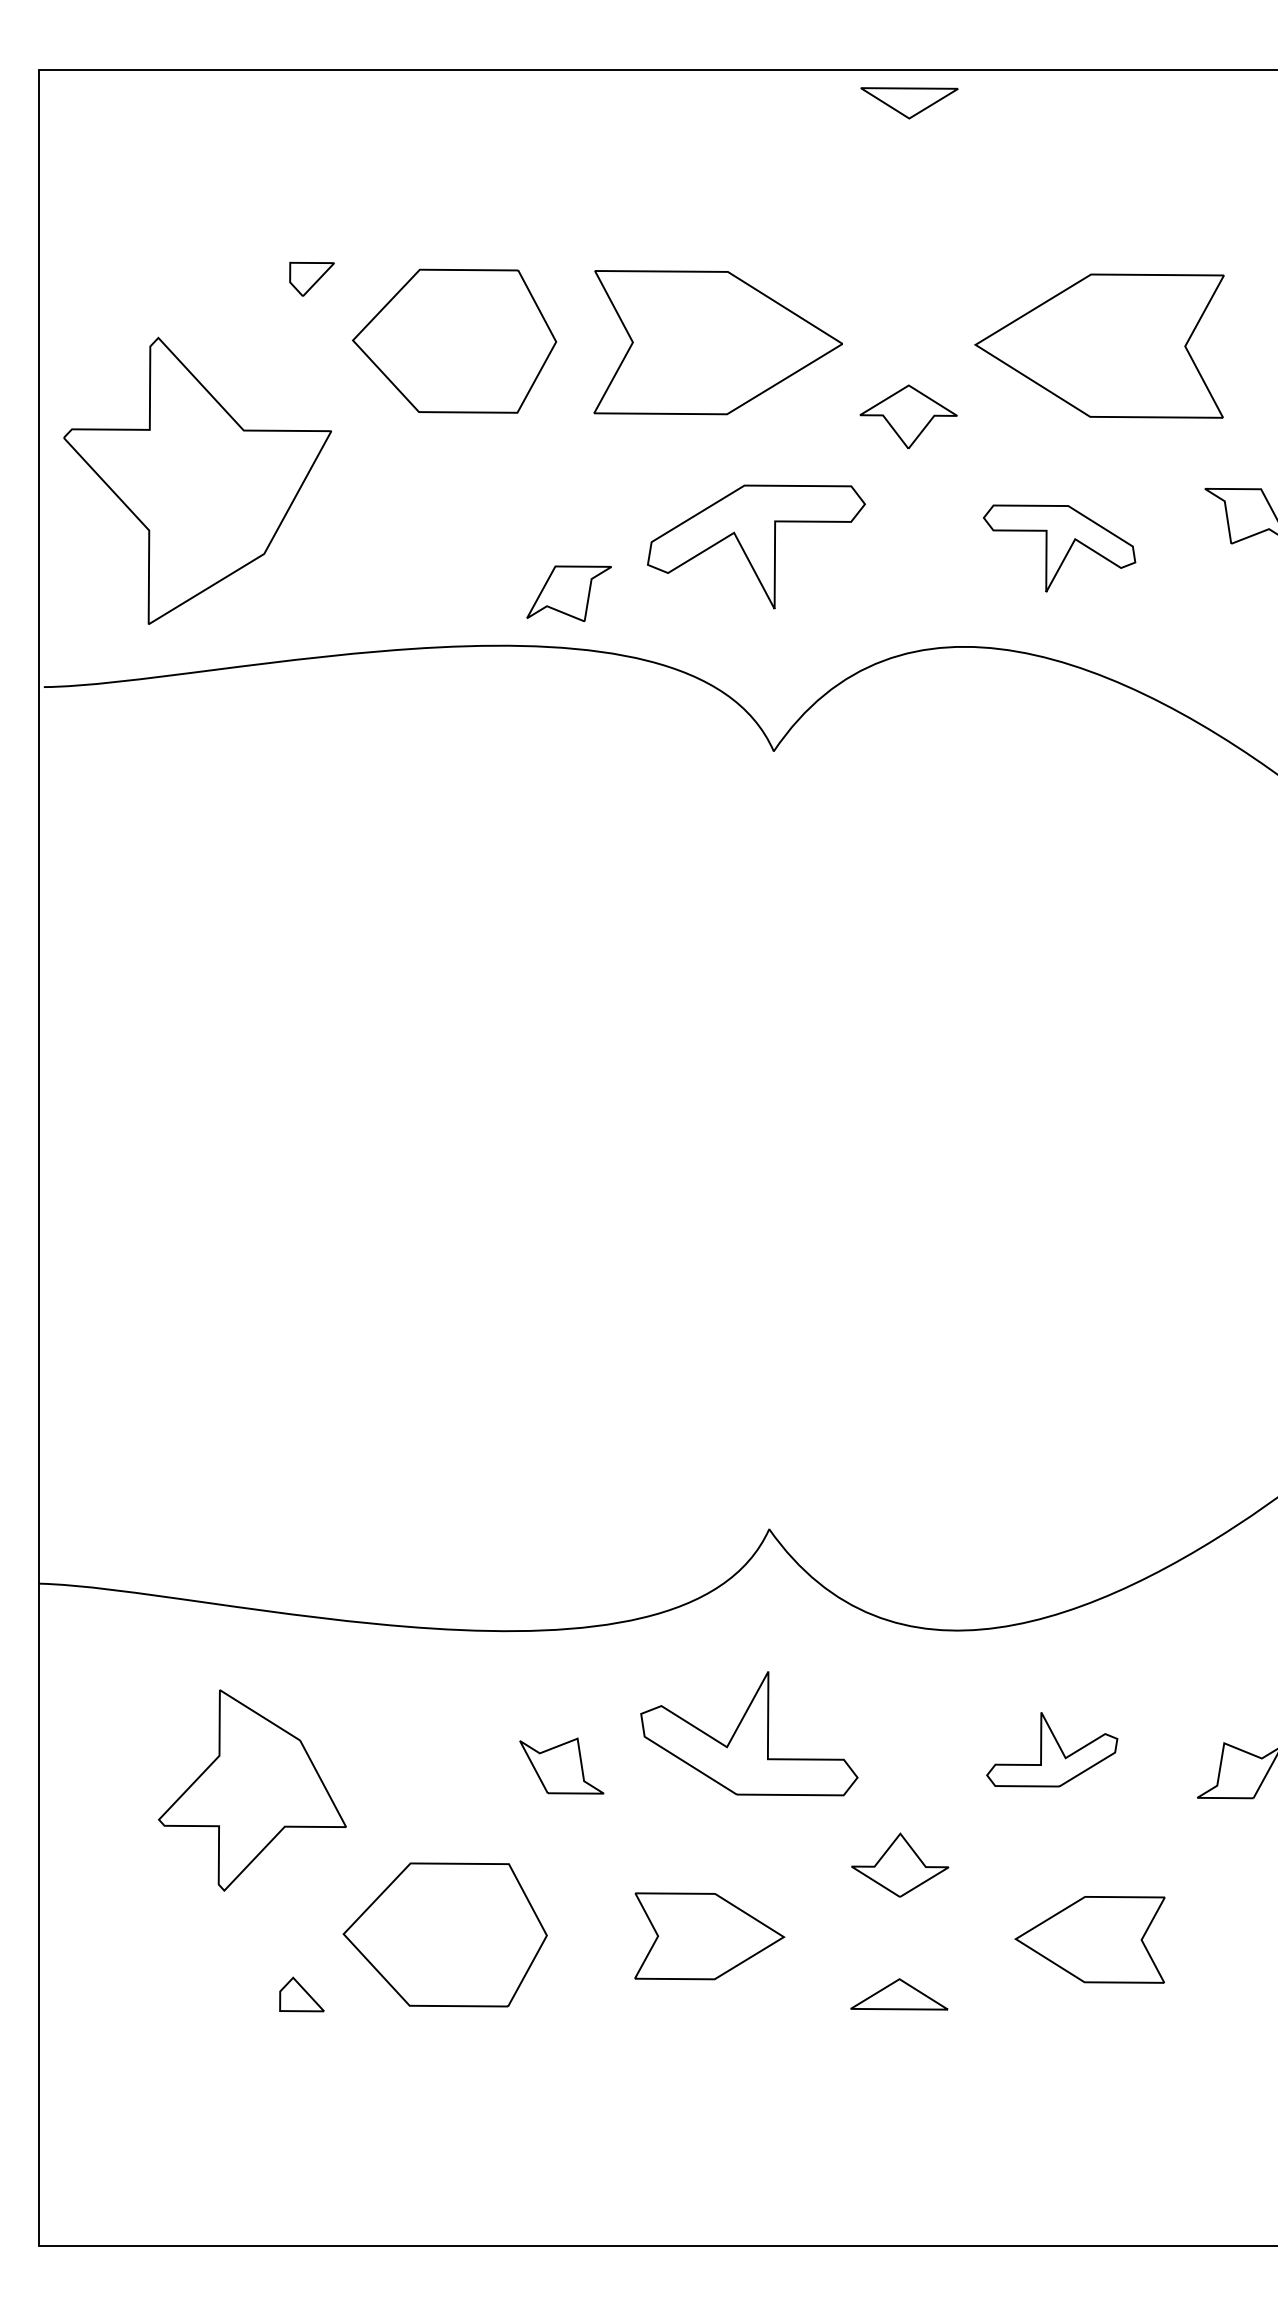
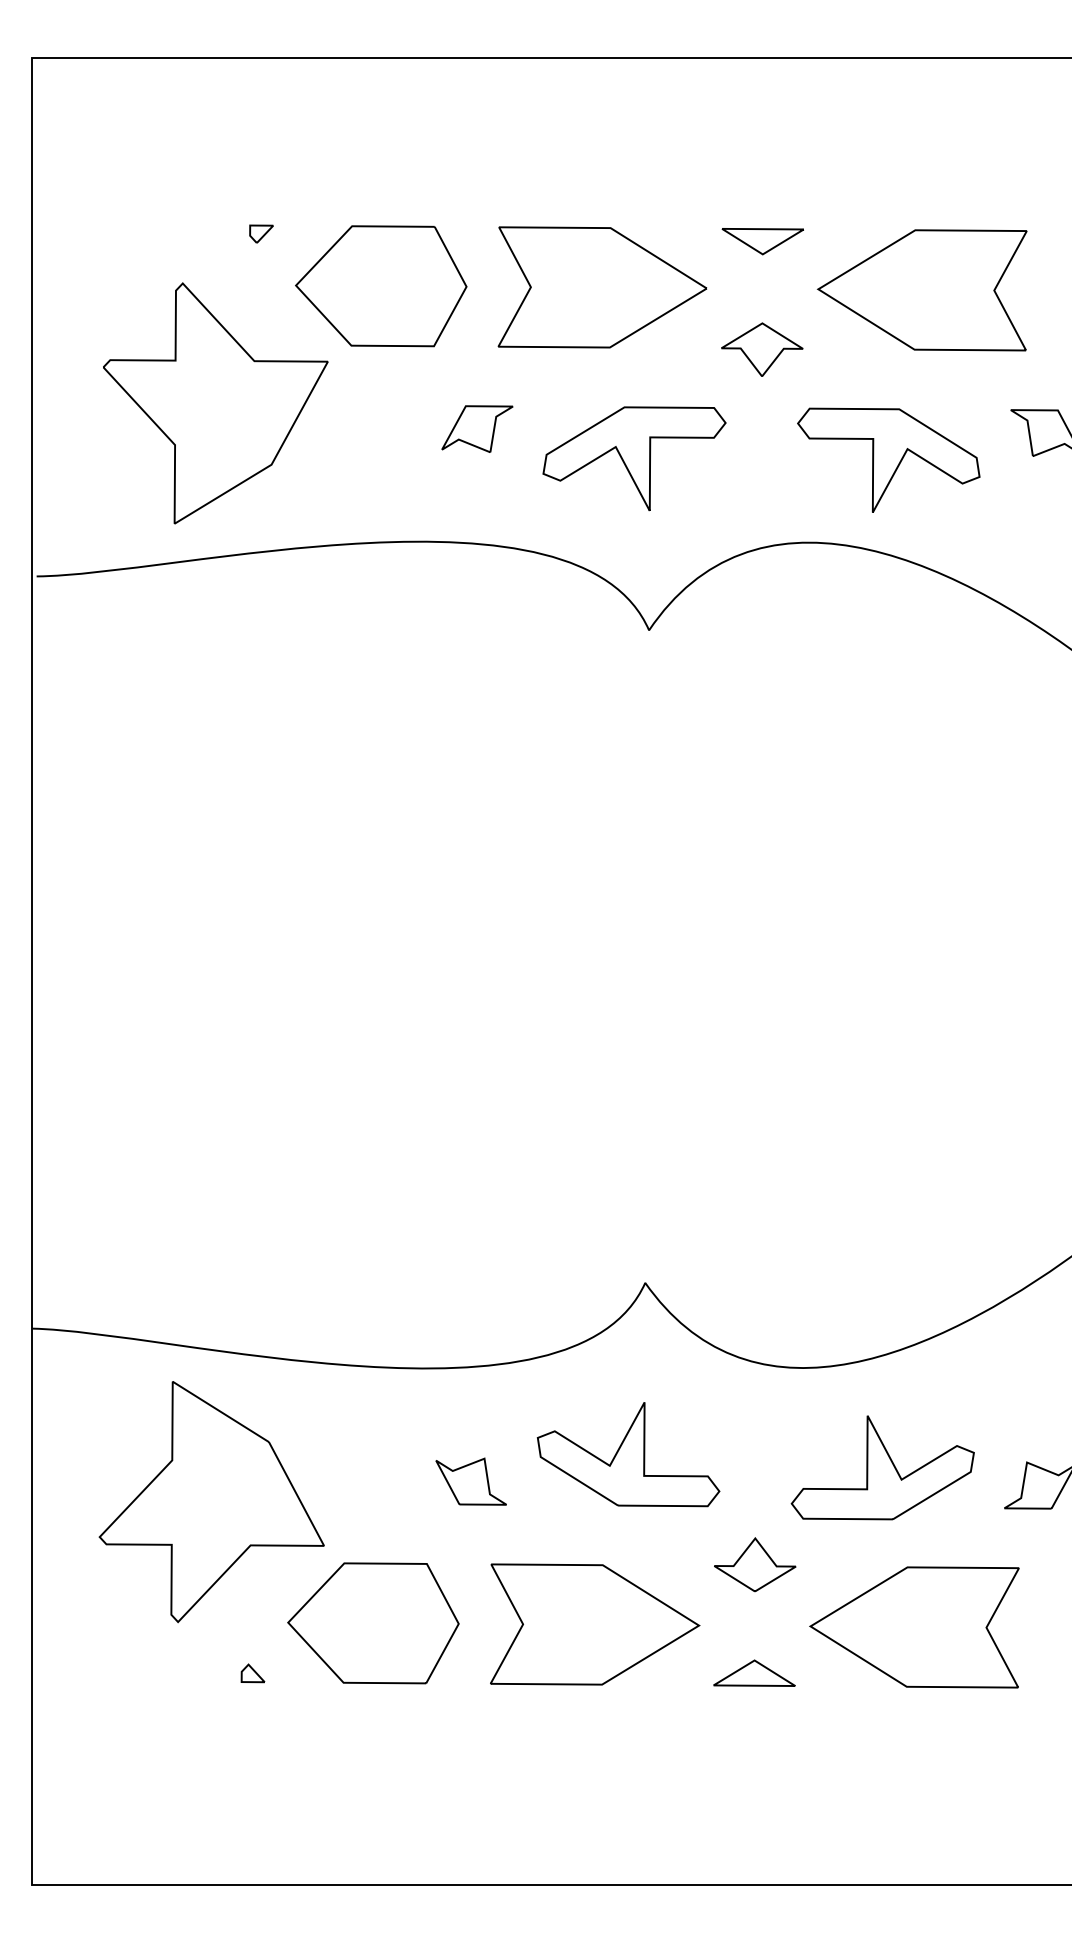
part: (908, 103) -> (762, 241), moved
part: (311, 278) -> (261, 233), size x0.62
part: (197, 481) -> (215, 403), moved
part: (1059, 547) -> (888, 459), size x1.43
part: (569, 593) -> (477, 428), moved
part: (1051, 1749) -> (882, 1467), size x1.67
part: (252, 1790) -> (211, 1502), size x1.43
part: (709, 1936) -> (595, 1624), size x1.67
part: (1090, 1939) -> (914, 1627), size x1.67
part: (301, 1994) -> (252, 1673), size x0.62

